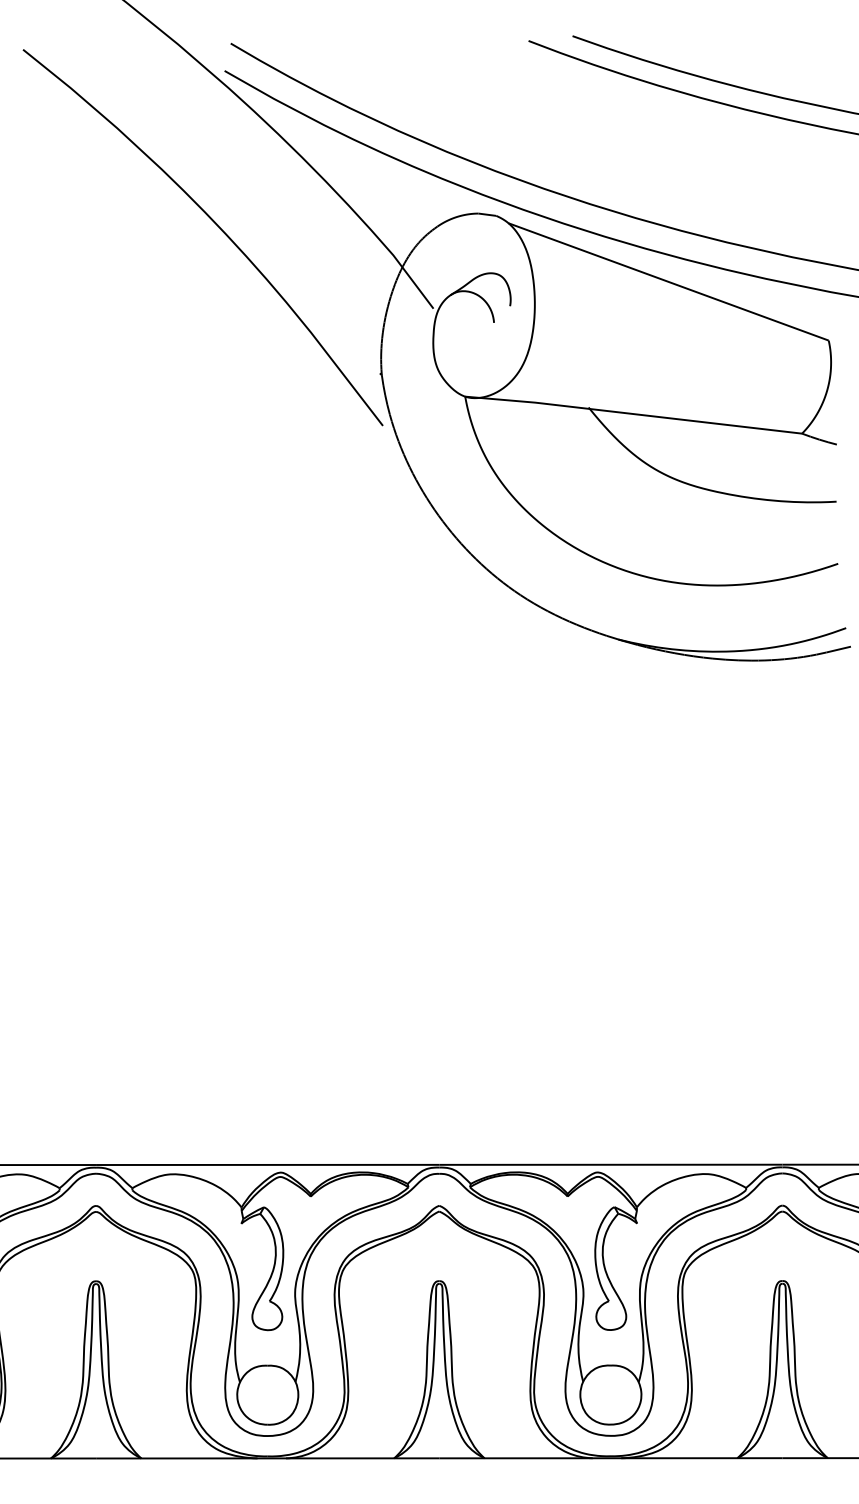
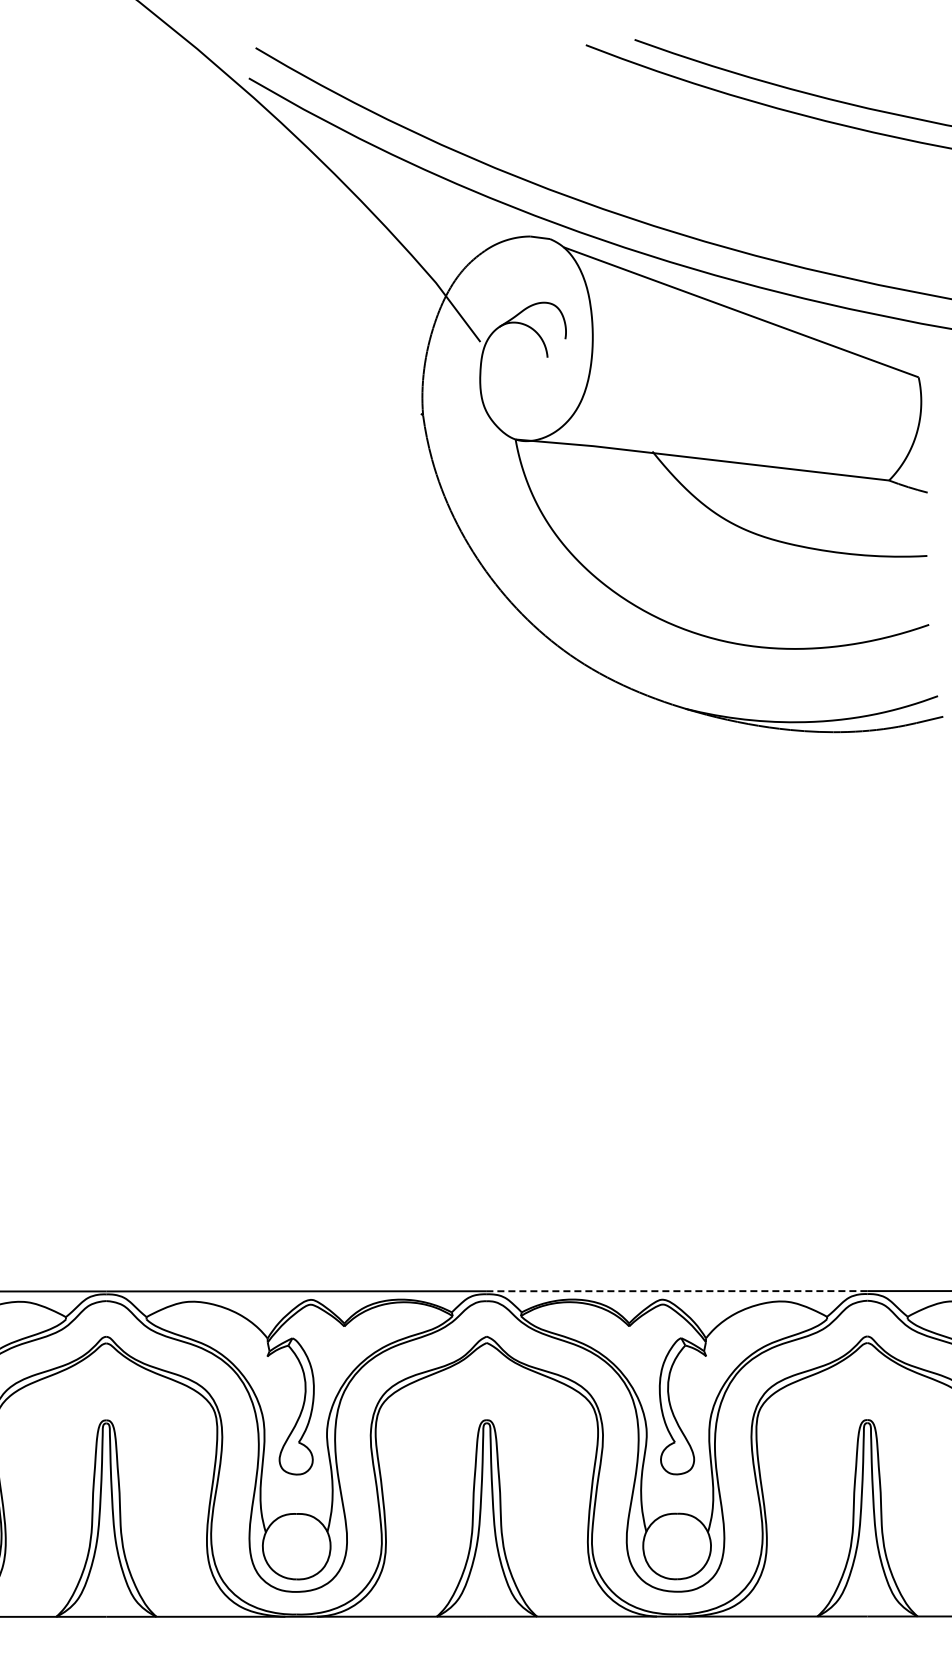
curve: (215, 224) -> (238, 248), removed
line: (610, 1165) -> (676, 1291), solid -> dashed

